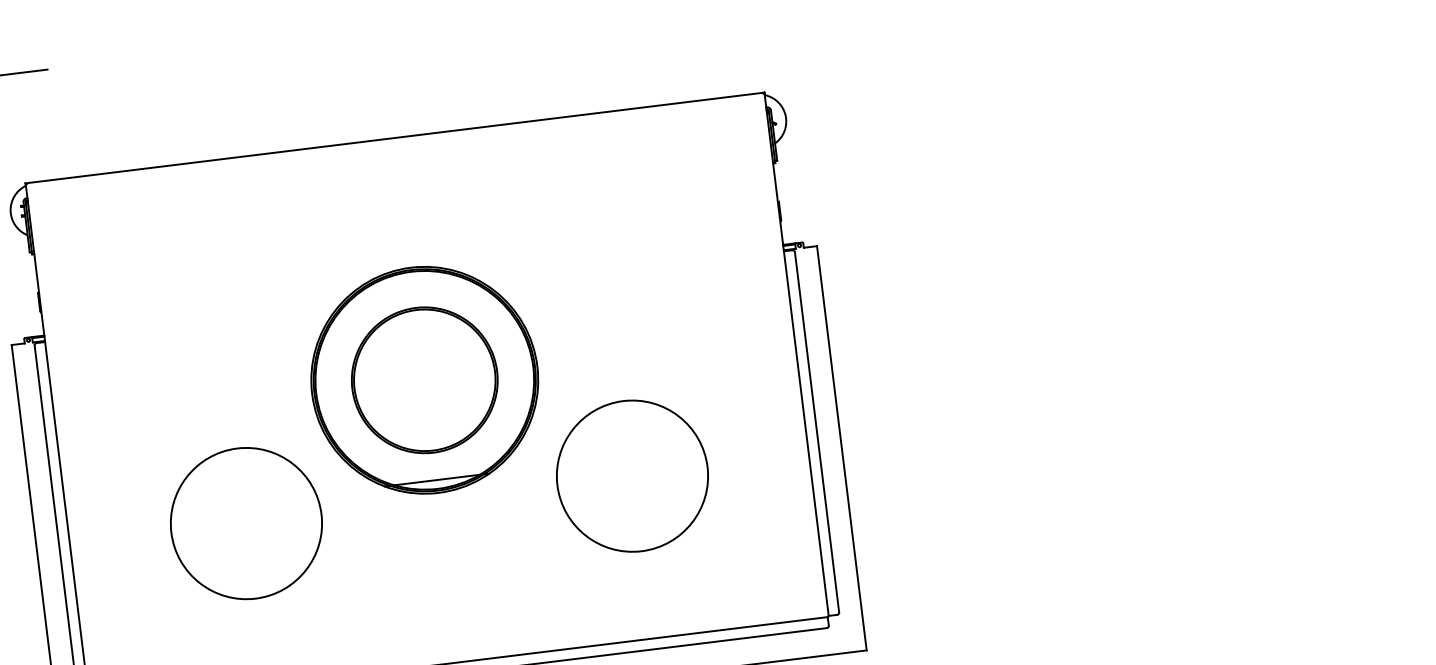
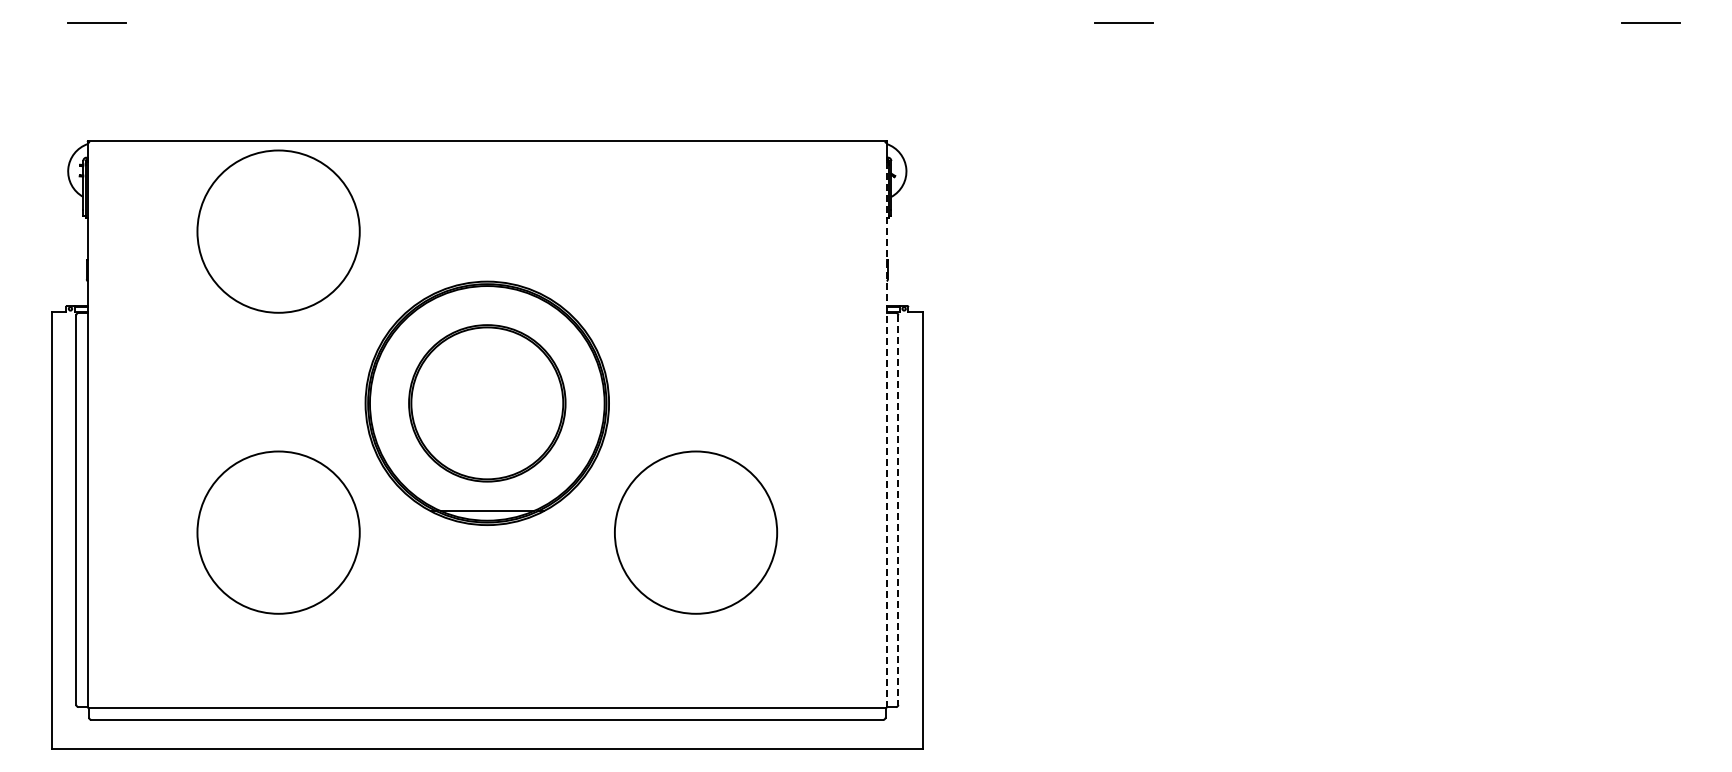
circle: (212, 245) -> (278, 231), added
line: (797, 364) -> (886, 435), solid -> dashed
line: (817, 432) -> (898, 510), solid -> dashed

